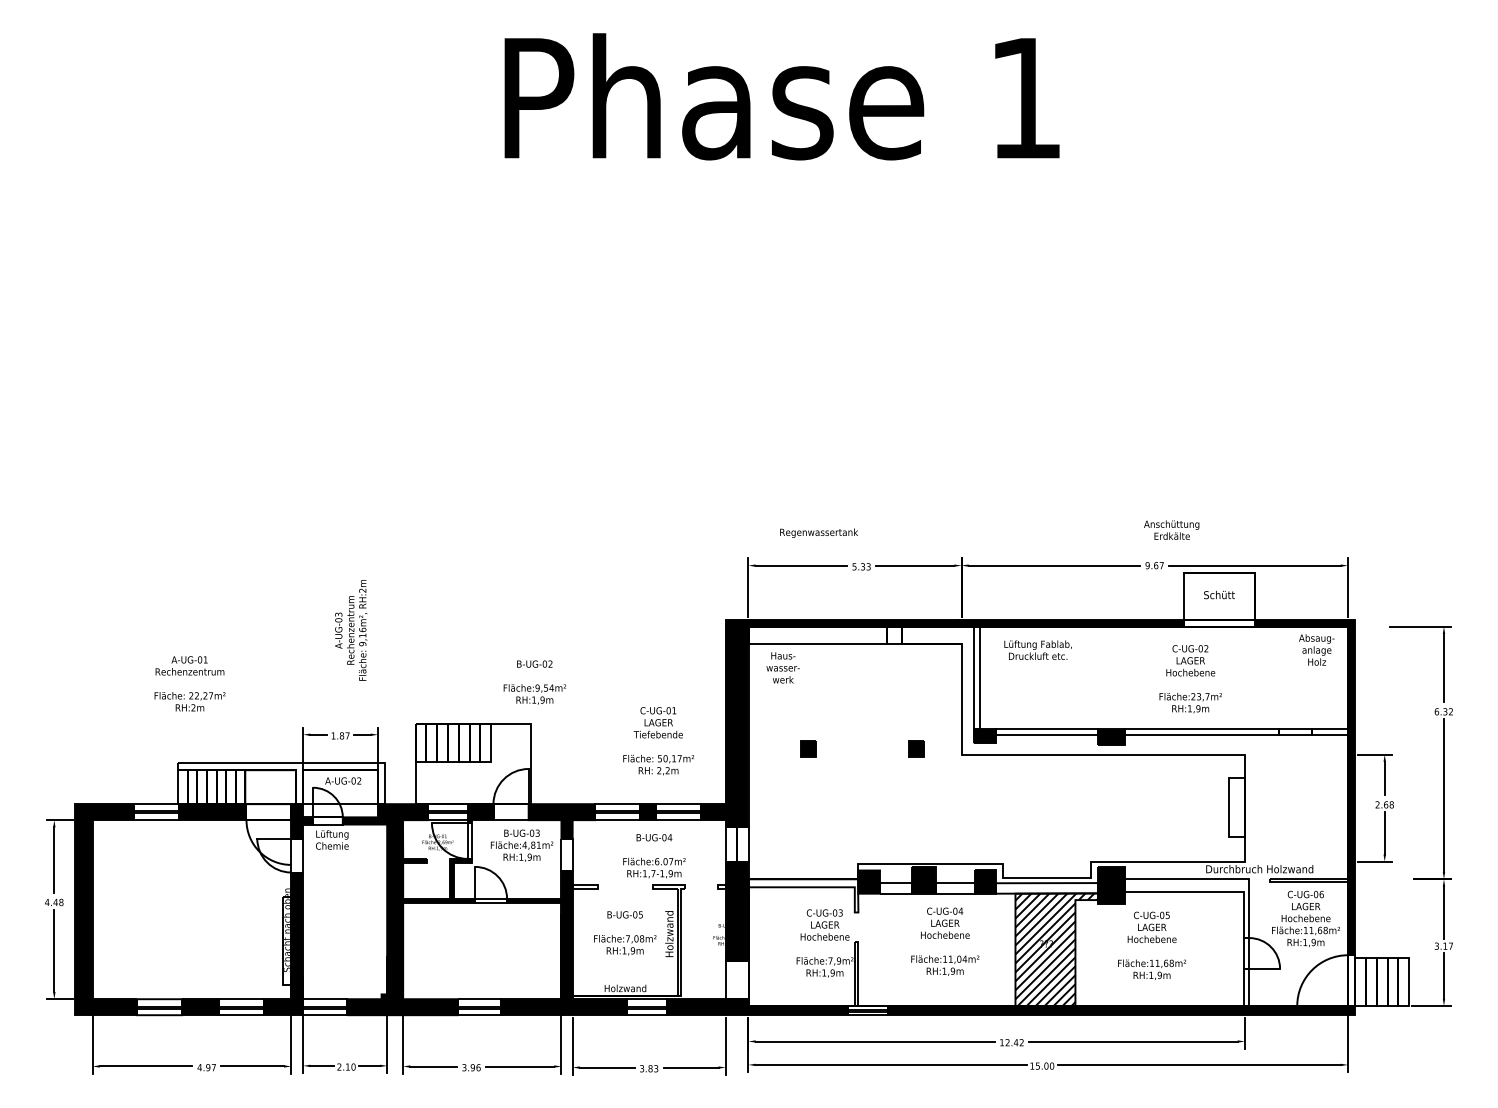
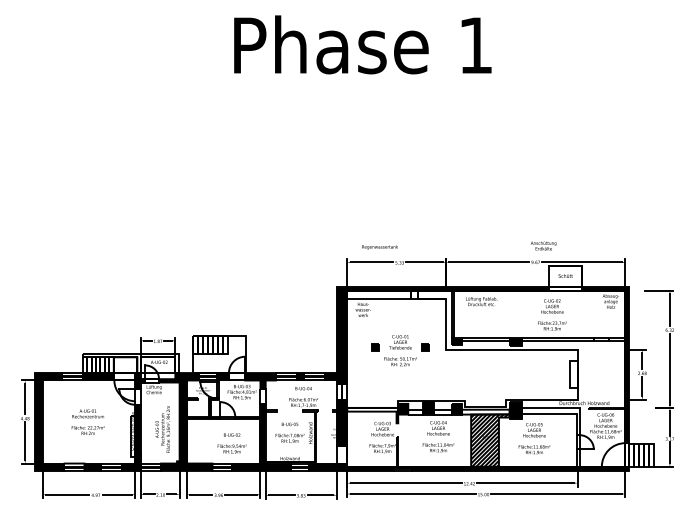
text: (350, 630) -> (162, 429), moved
text: (188, 682) -> (87, 421), moved
text: (533, 682) -> (231, 443), moved
text: (658, 740) -> (400, 350), moved

